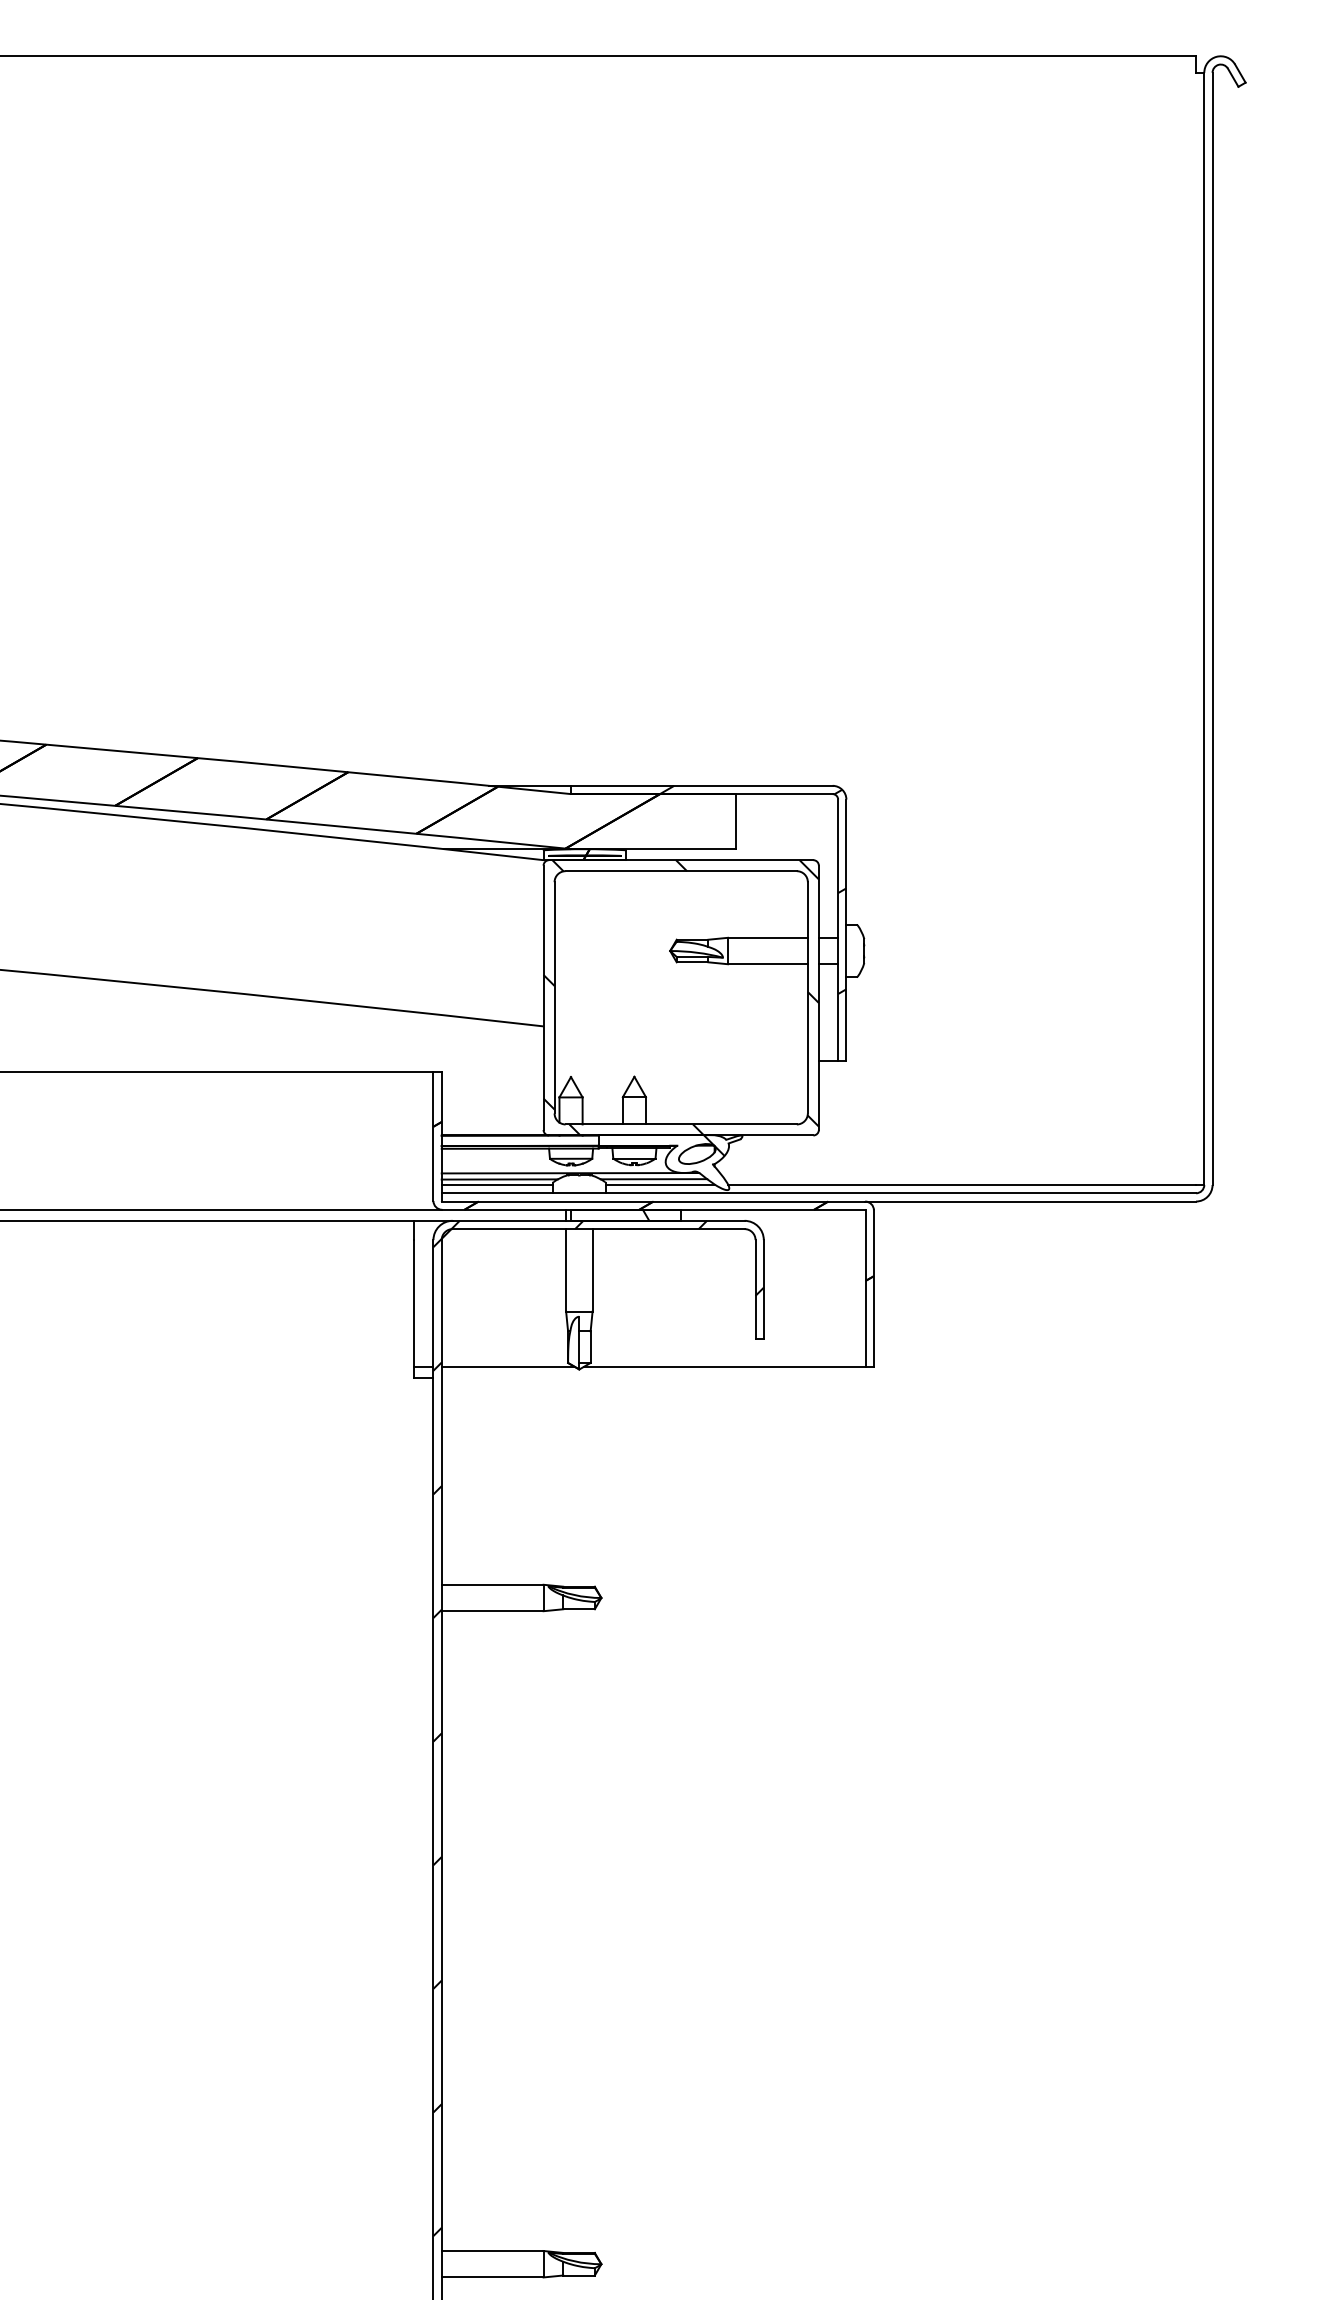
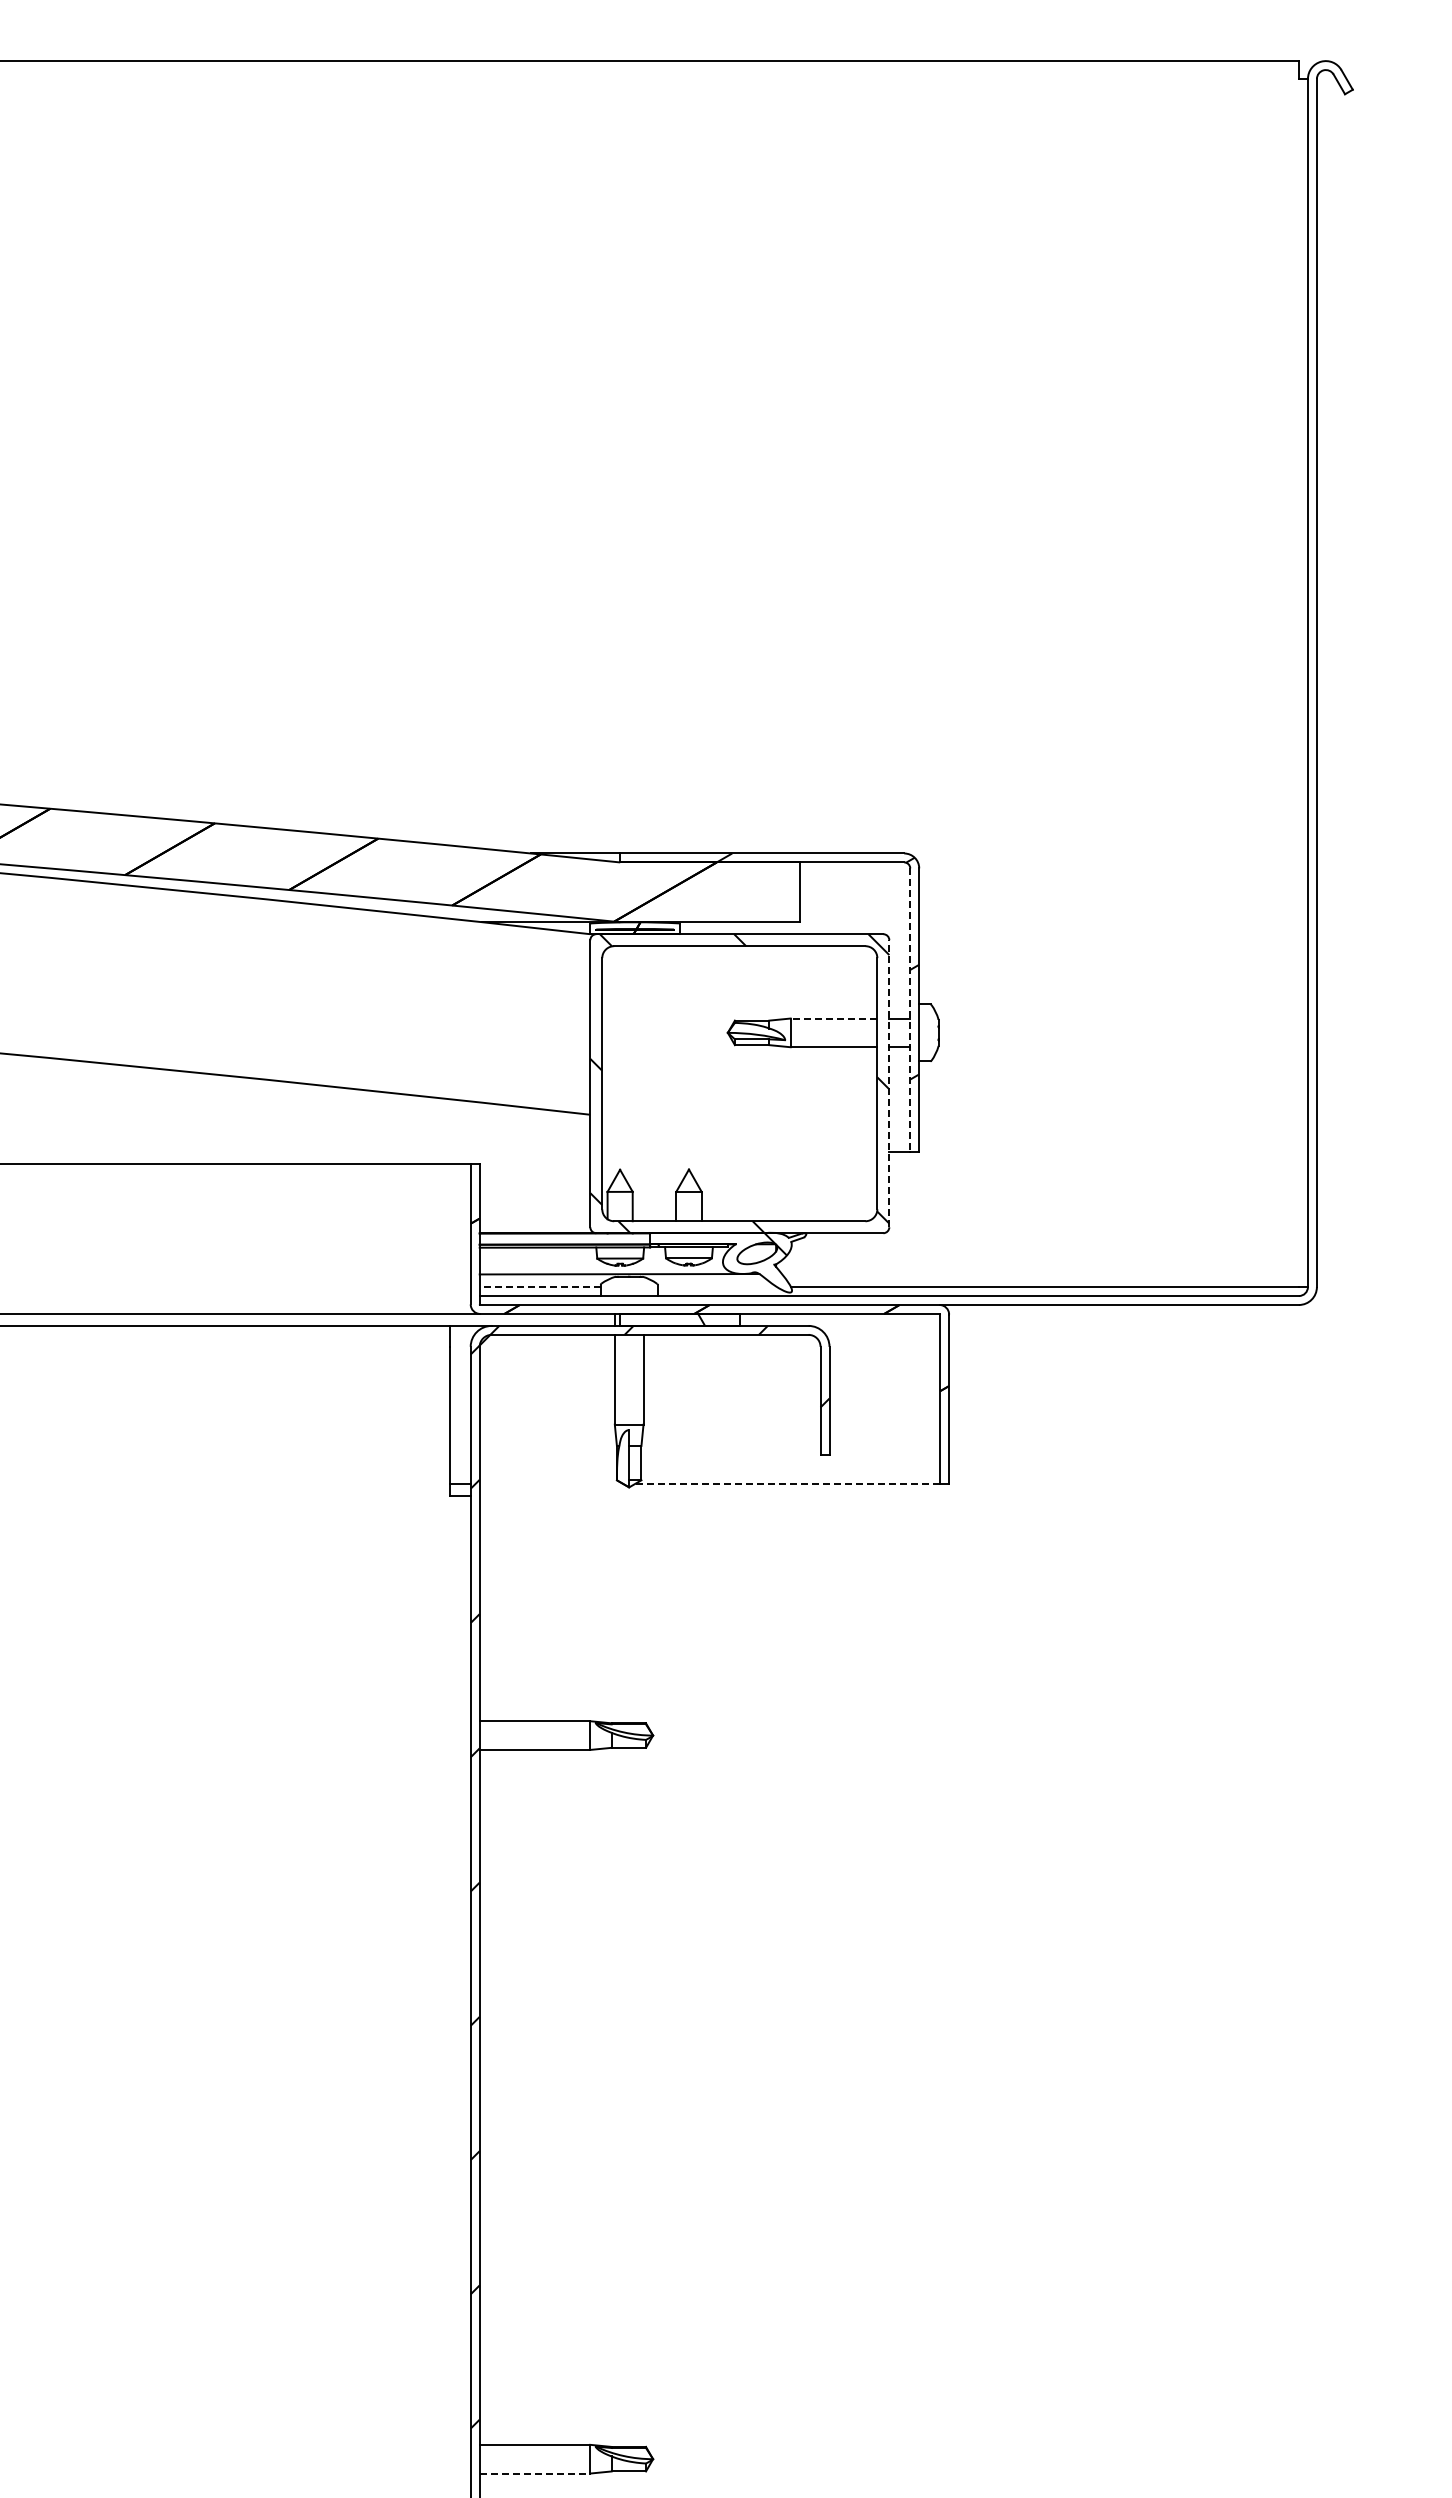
line: (838, 930) -> (910, 1010), solid -> dashed
line: (767, 937) -> (833, 1018), solid -> dashed
line: (819, 997) -> (889, 1083), solid -> dashed
line: (499, 1179) -> (542, 1280), removed
line: (654, 1179) -> (710, 1280), removed
line: (497, 1185) -> (540, 1287), solid -> dashed
line: (659, 1185) -> (716, 1287), removed
line: (507, 1366) -> (551, 1484), removed
line: (725, 1366) -> (787, 1484), solid -> dashed
line: (493, 2277) -> (535, 2473), solid -> dashed

